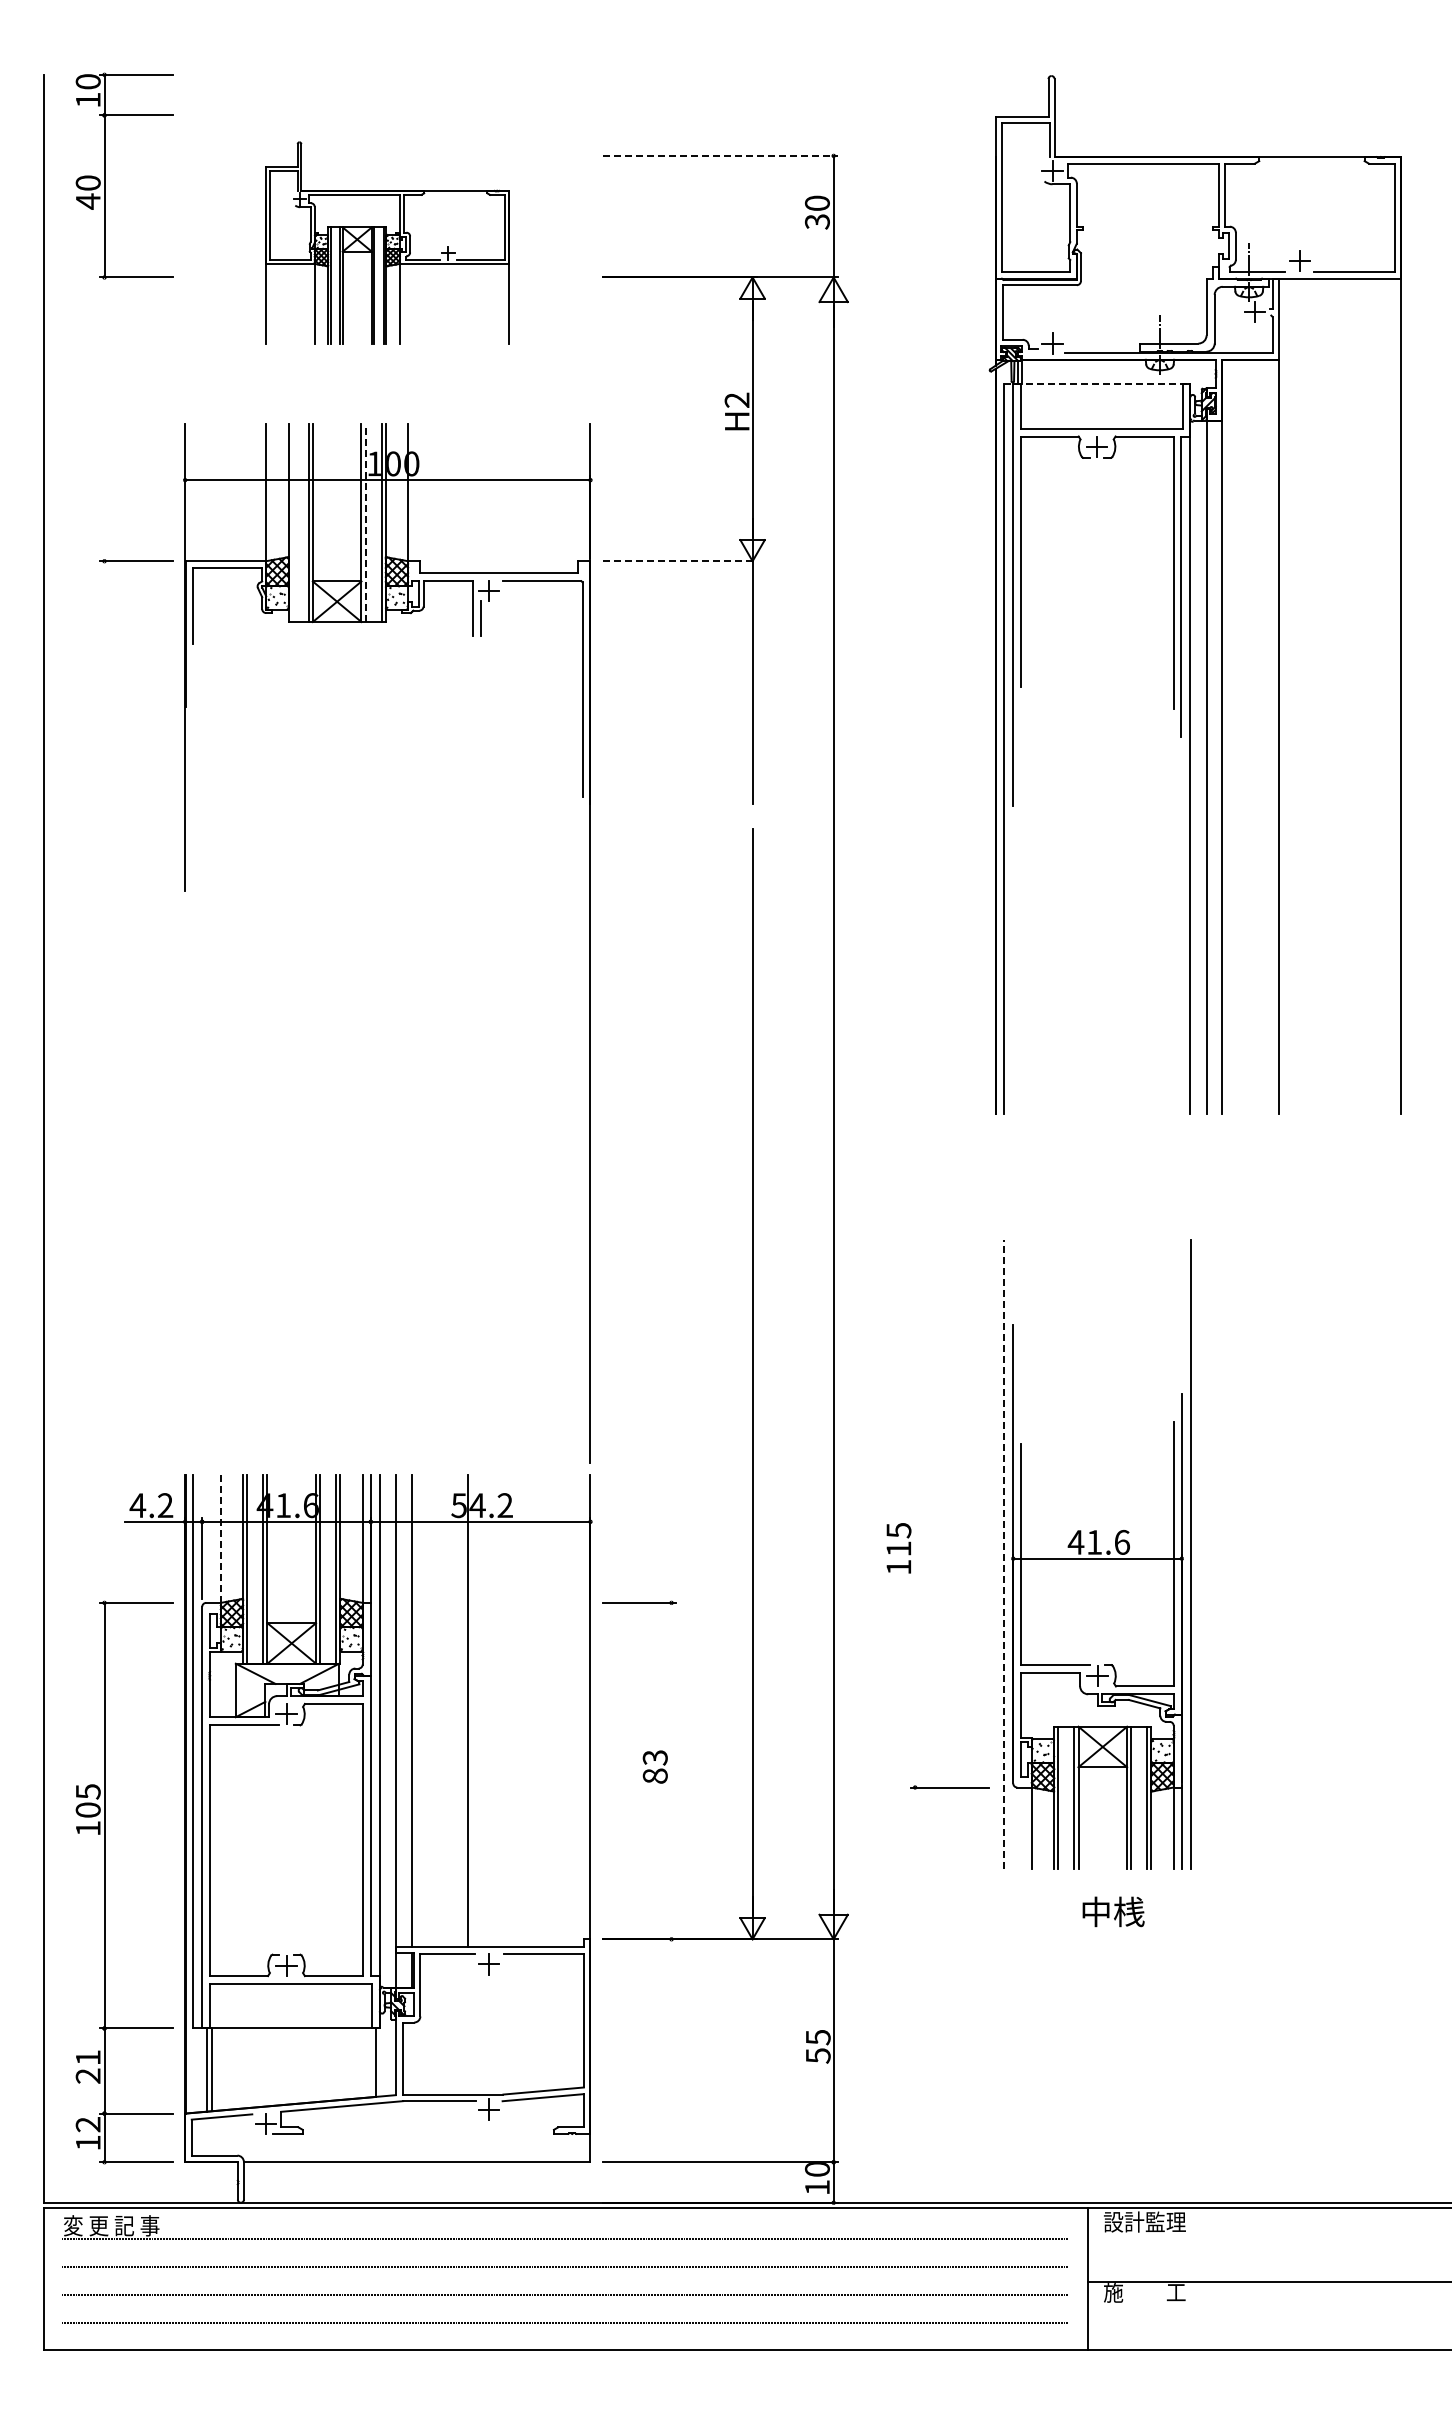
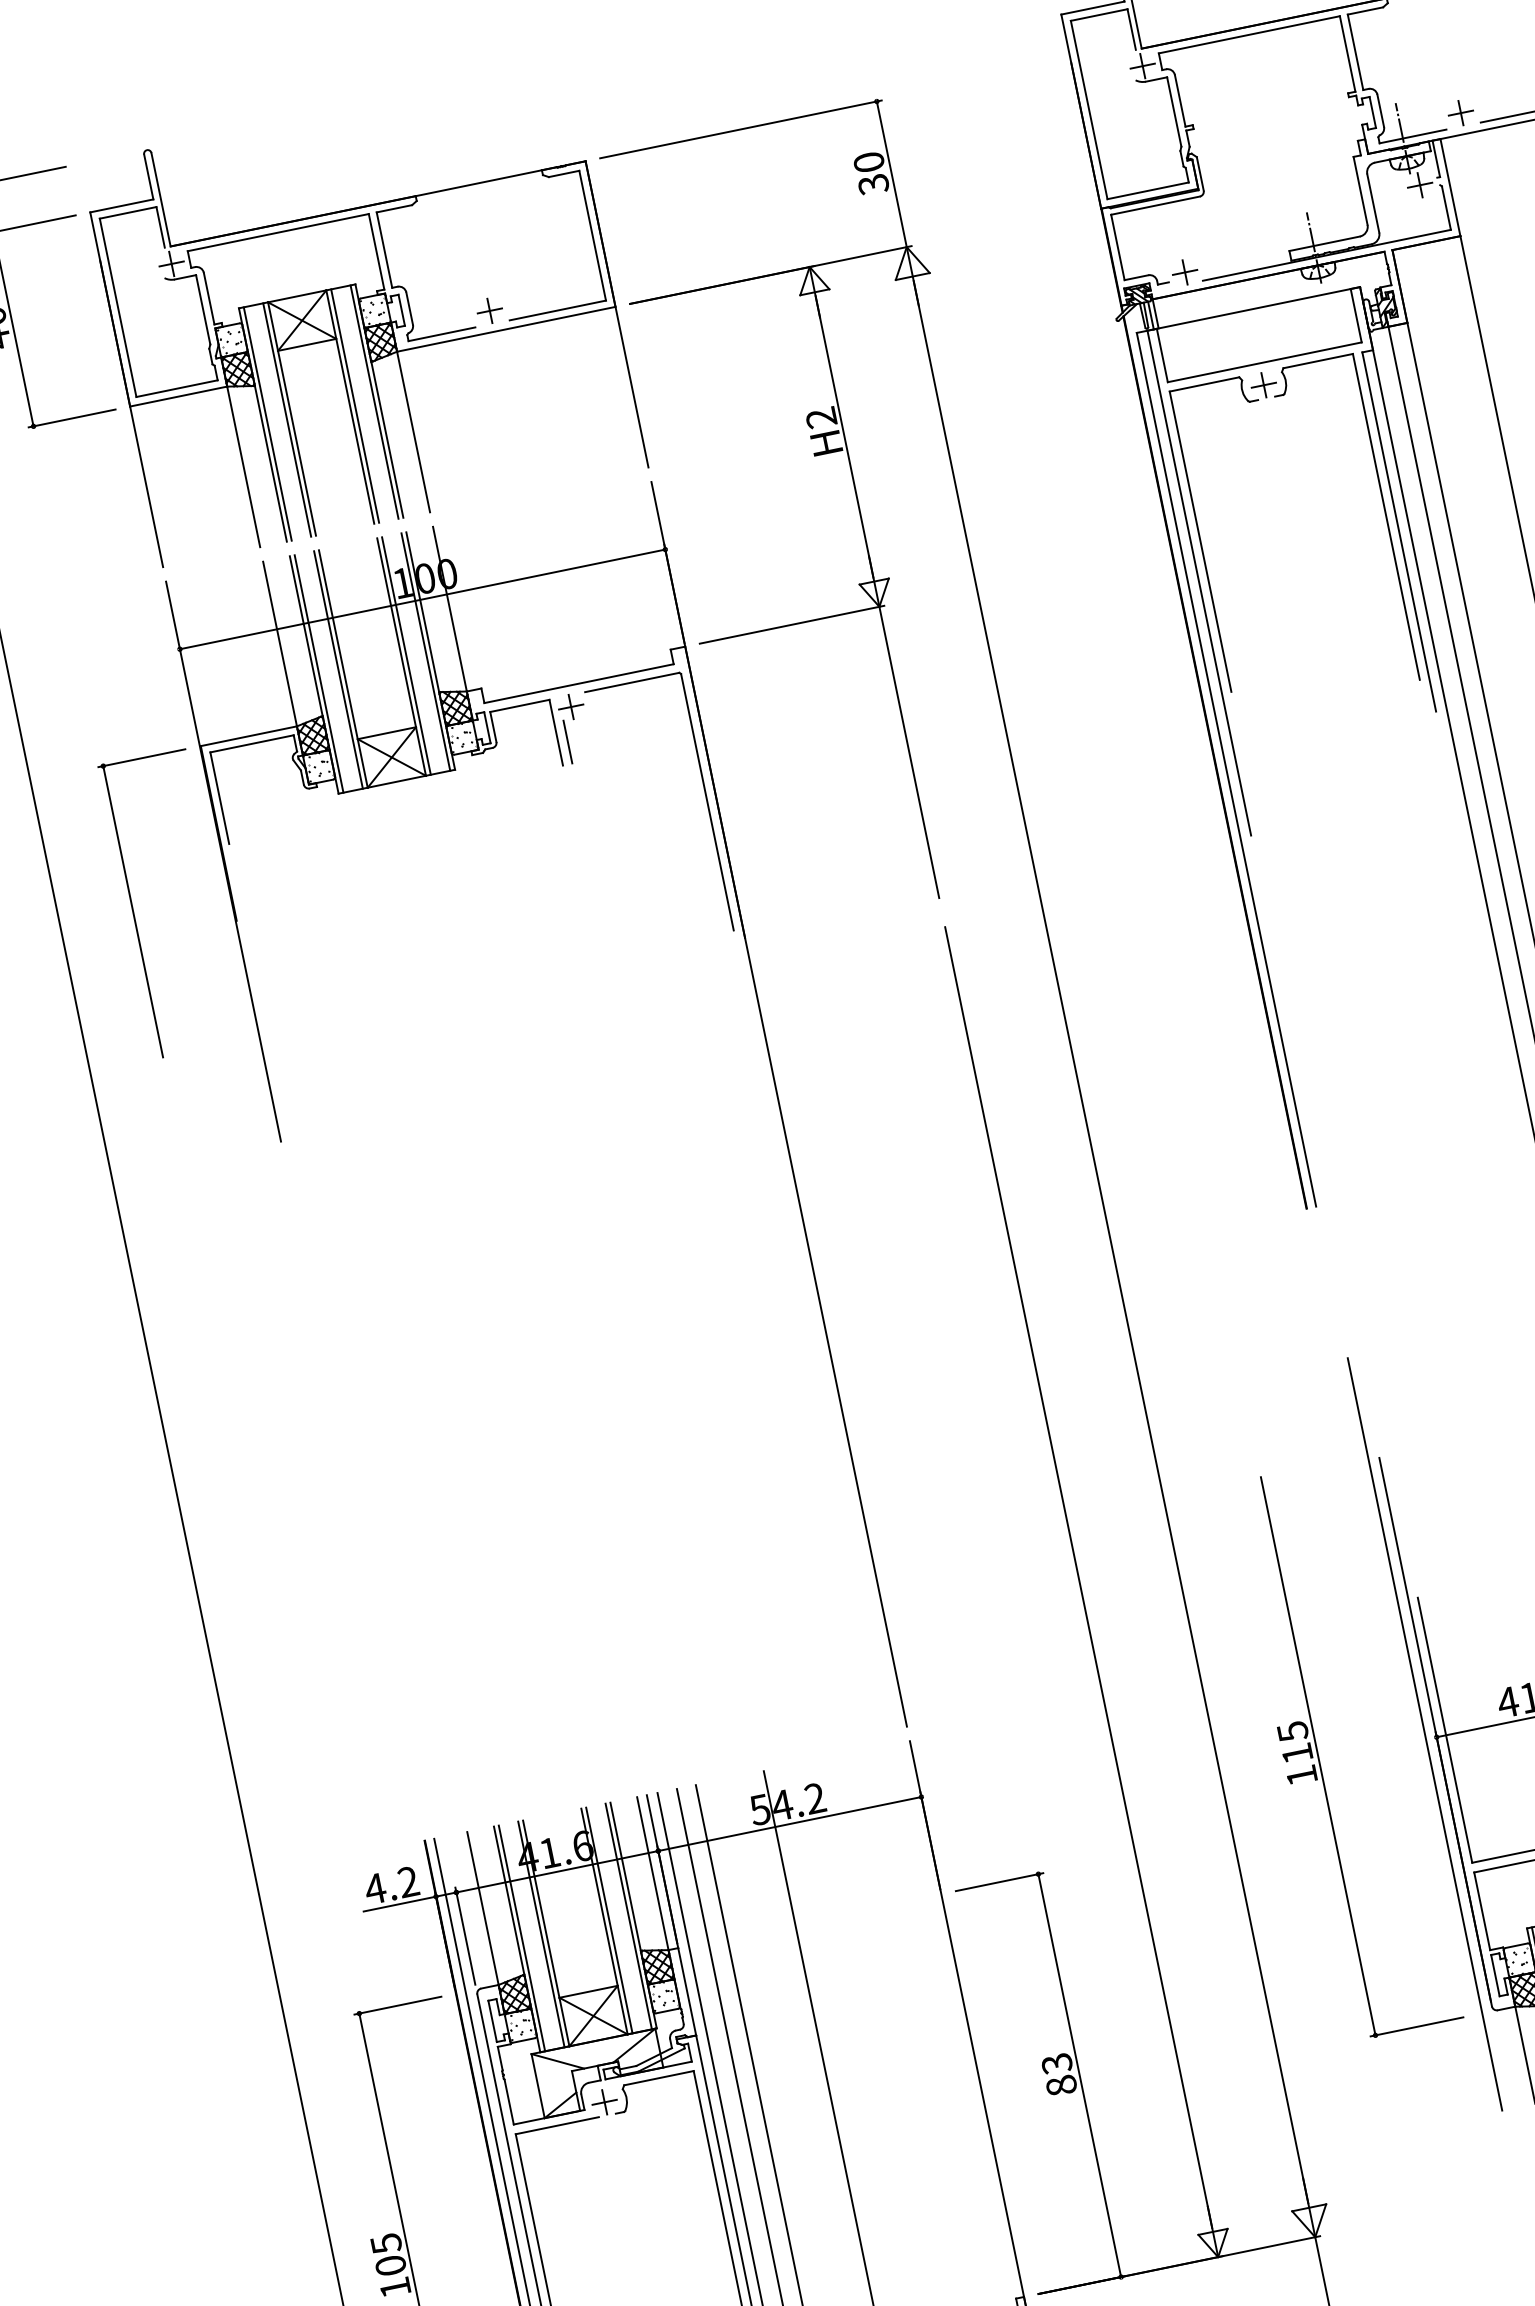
line: (720, 155) -> (741, 128), dashed -> solid
part: (387, 243) -> (364, 316), size x1.67
line: (1097, 384) -> (1248, 310), dashed -> solid
line: (292, 522) -> (318, 673), added
line: (365, 522) -> (406, 655), dashed -> solid
line: (680, 561) -> (793, 624), dashed -> solid
line: (104, 682) -> (133, 911), added
line: (220, 1539) -> (482, 1909), dashed -> solid
line: (1004, 1553) -> (1424, 1733), dashed -> solid
line: (915, 1554) -> (1318, 1756), added
line: (671, 1770) -> (1079, 2074), added

